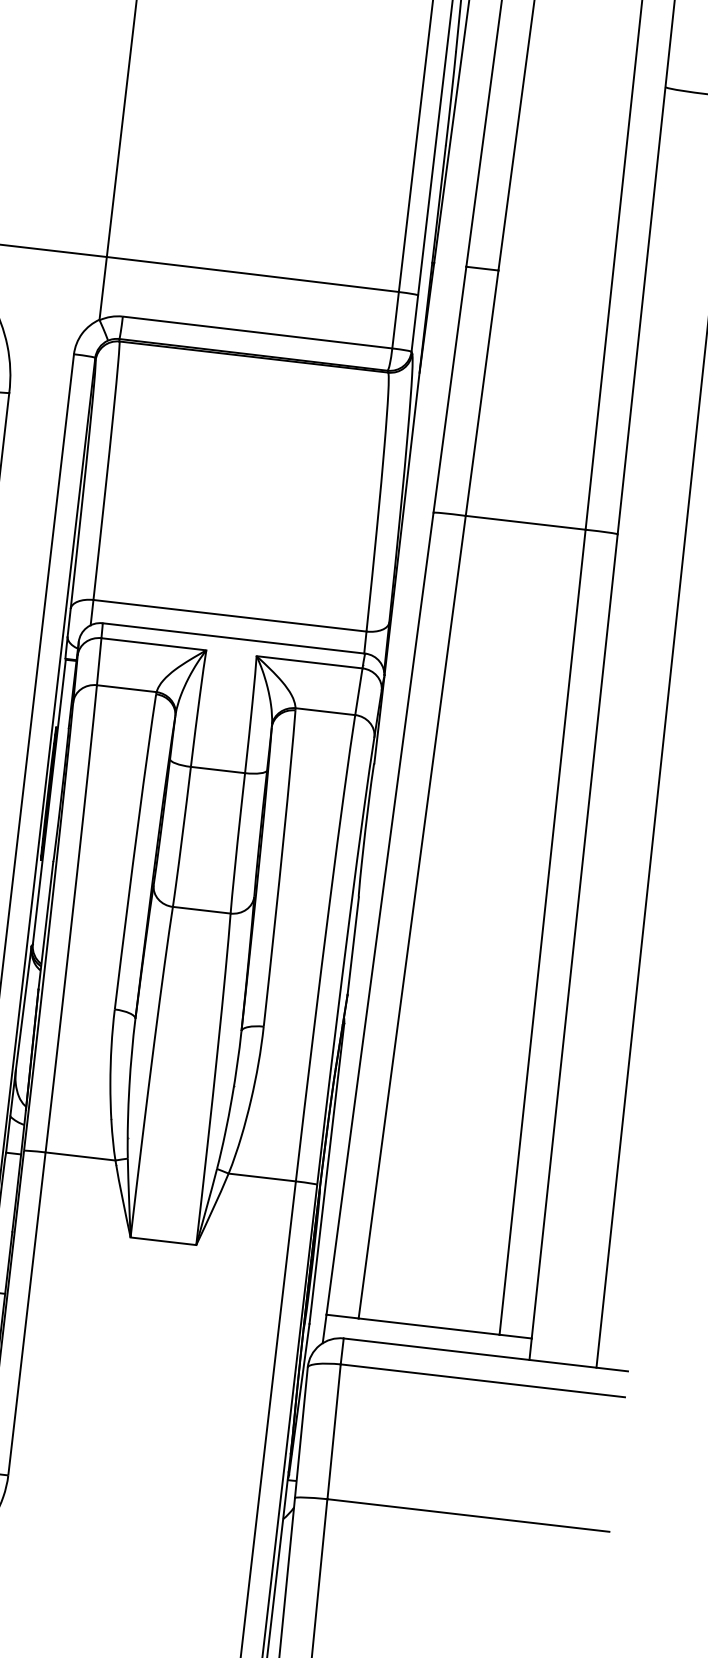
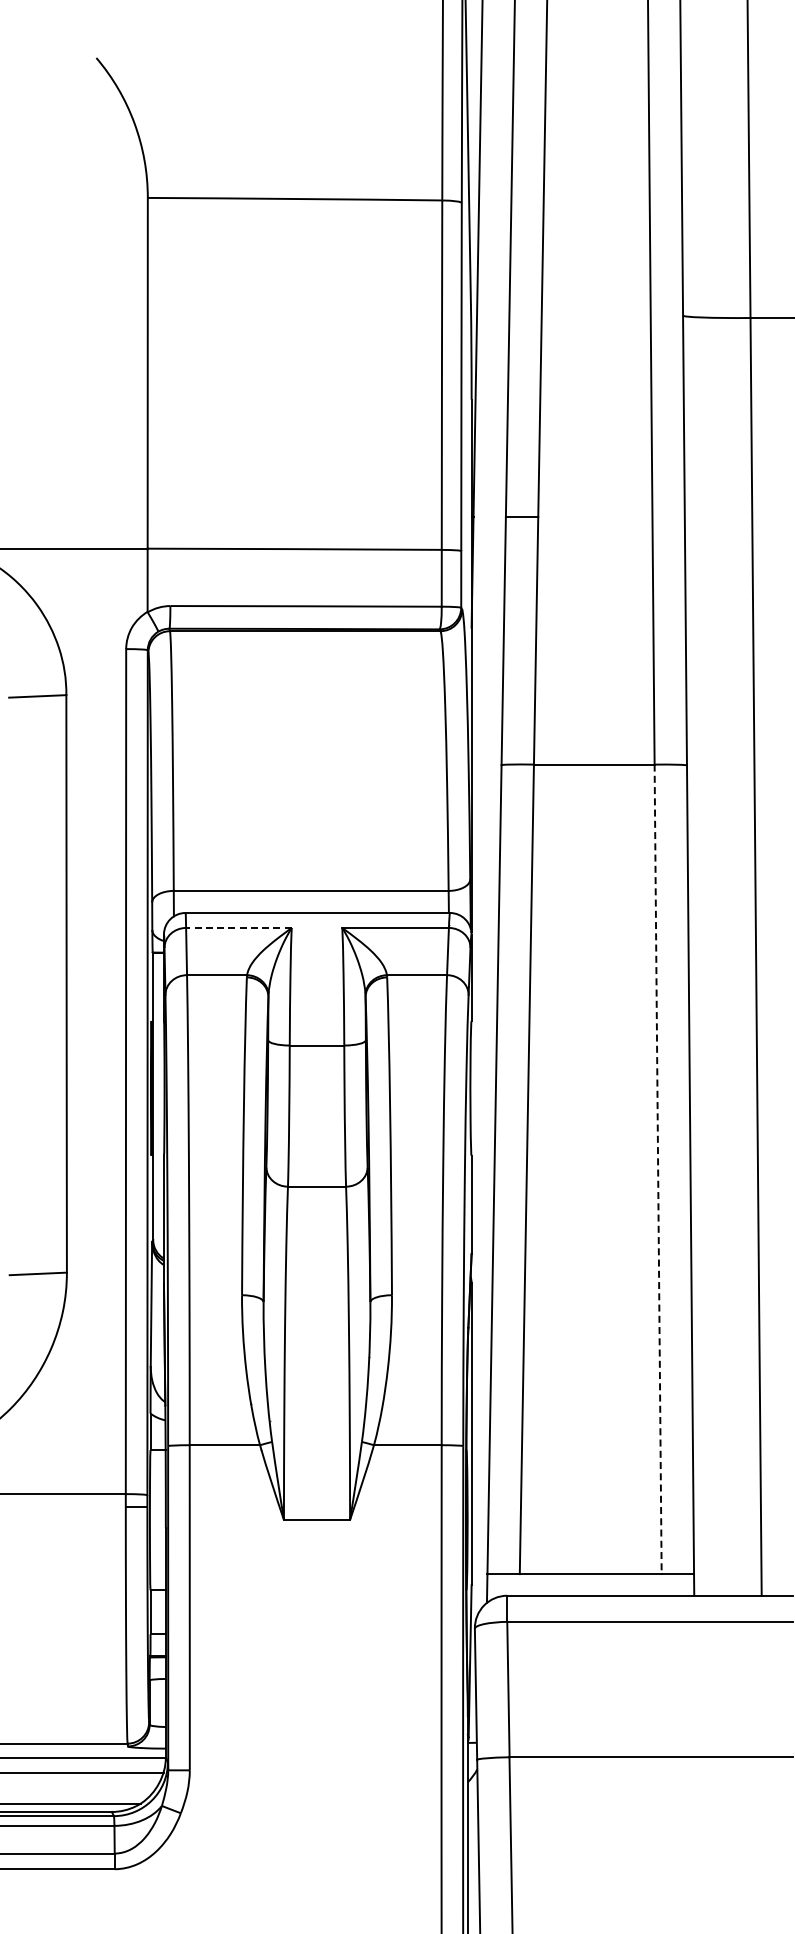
line: (153, 643) -> (238, 927), solid -> dashed
line: (542, 932) -> (658, 1169), solid -> dashed

